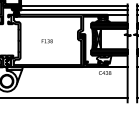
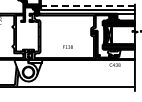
line: (74, 5) -> (88, 5), solid -> dashed
text: (46, 40) -> (67, 46), moved

